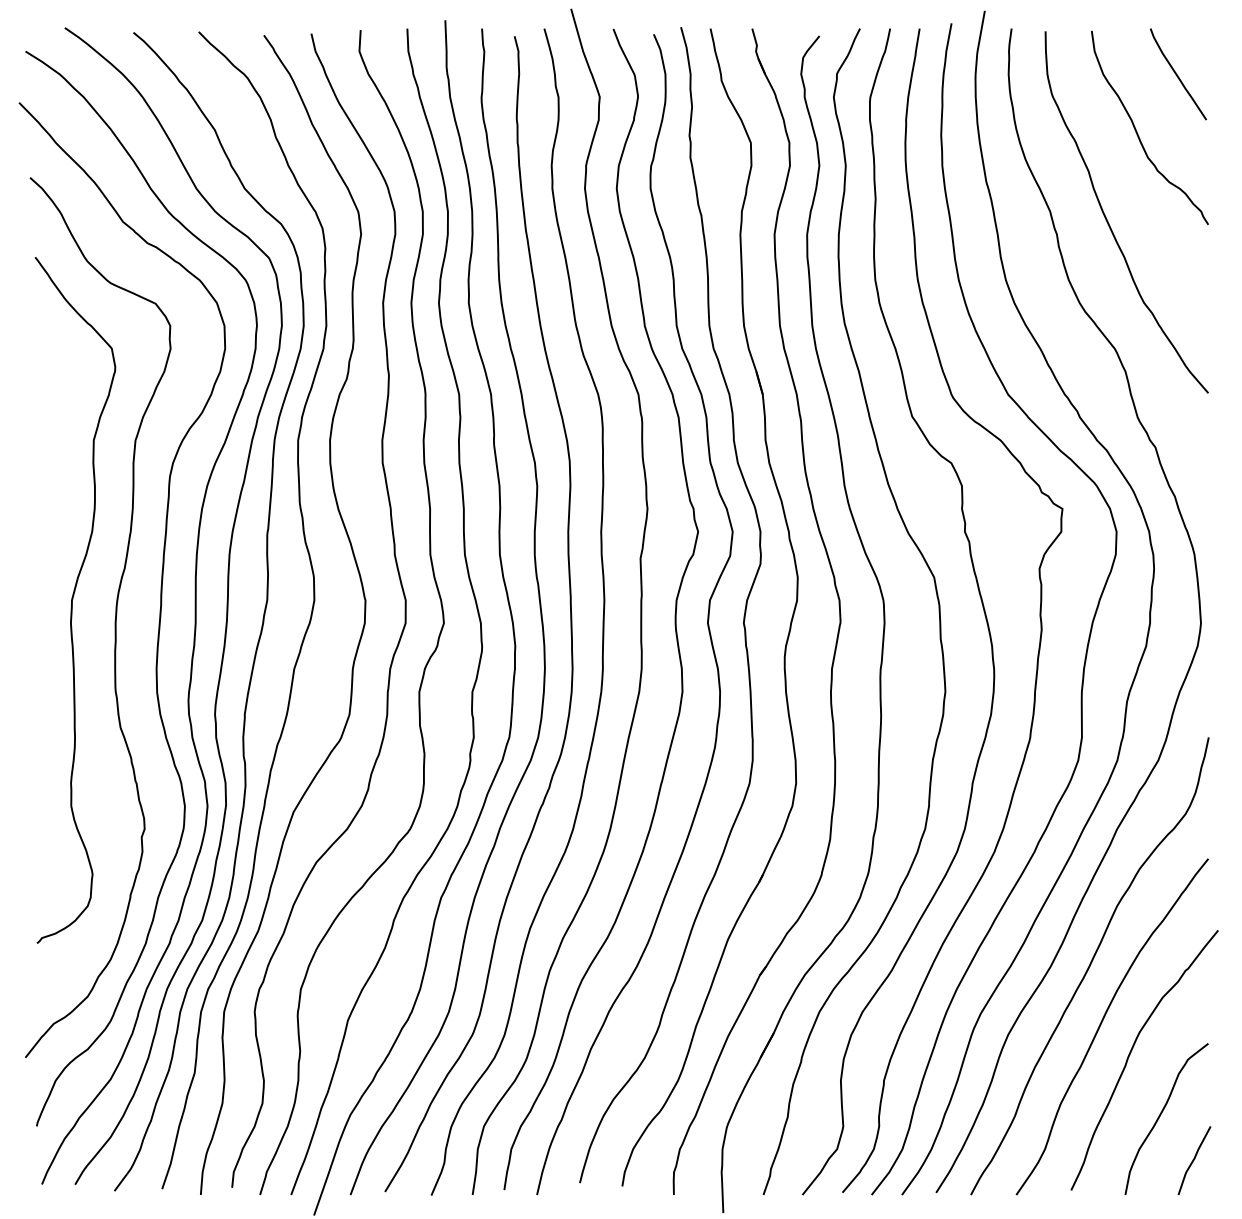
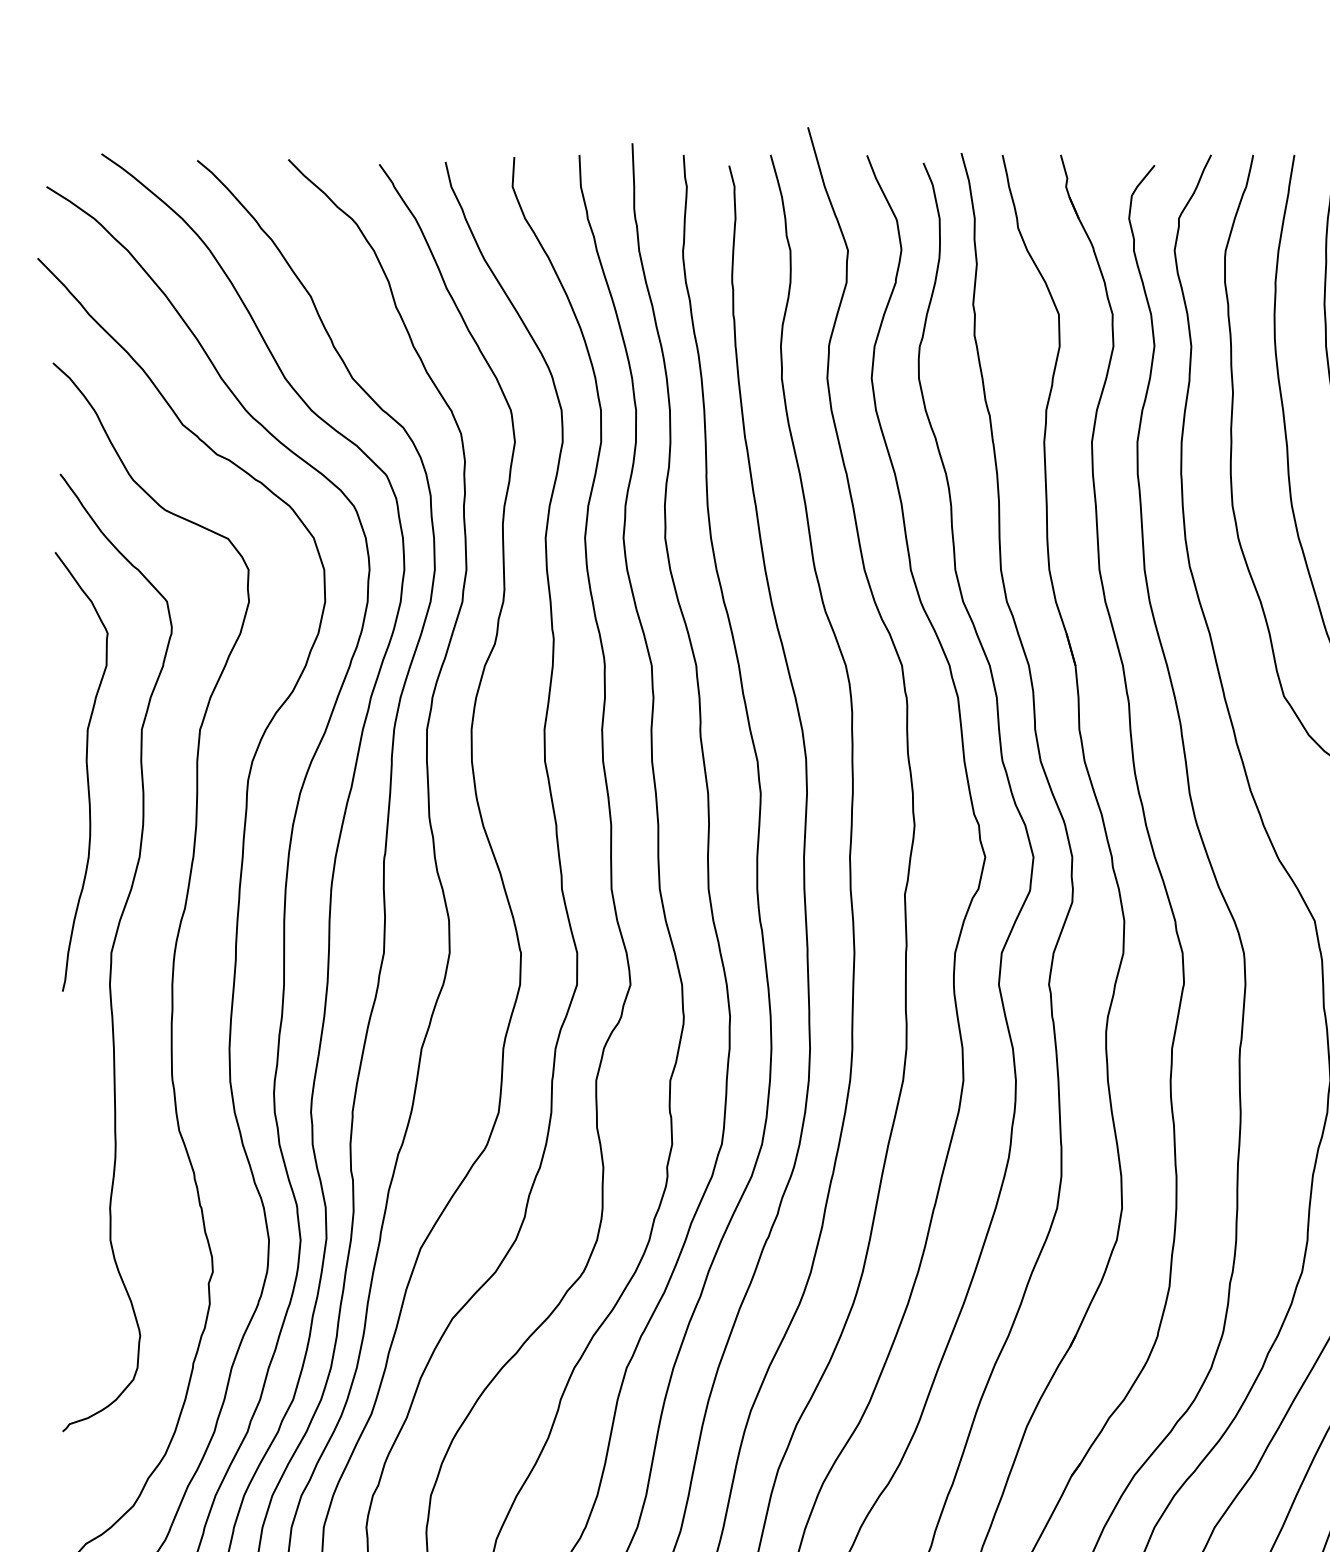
curve: (53, 470) -> (85, 771), added

